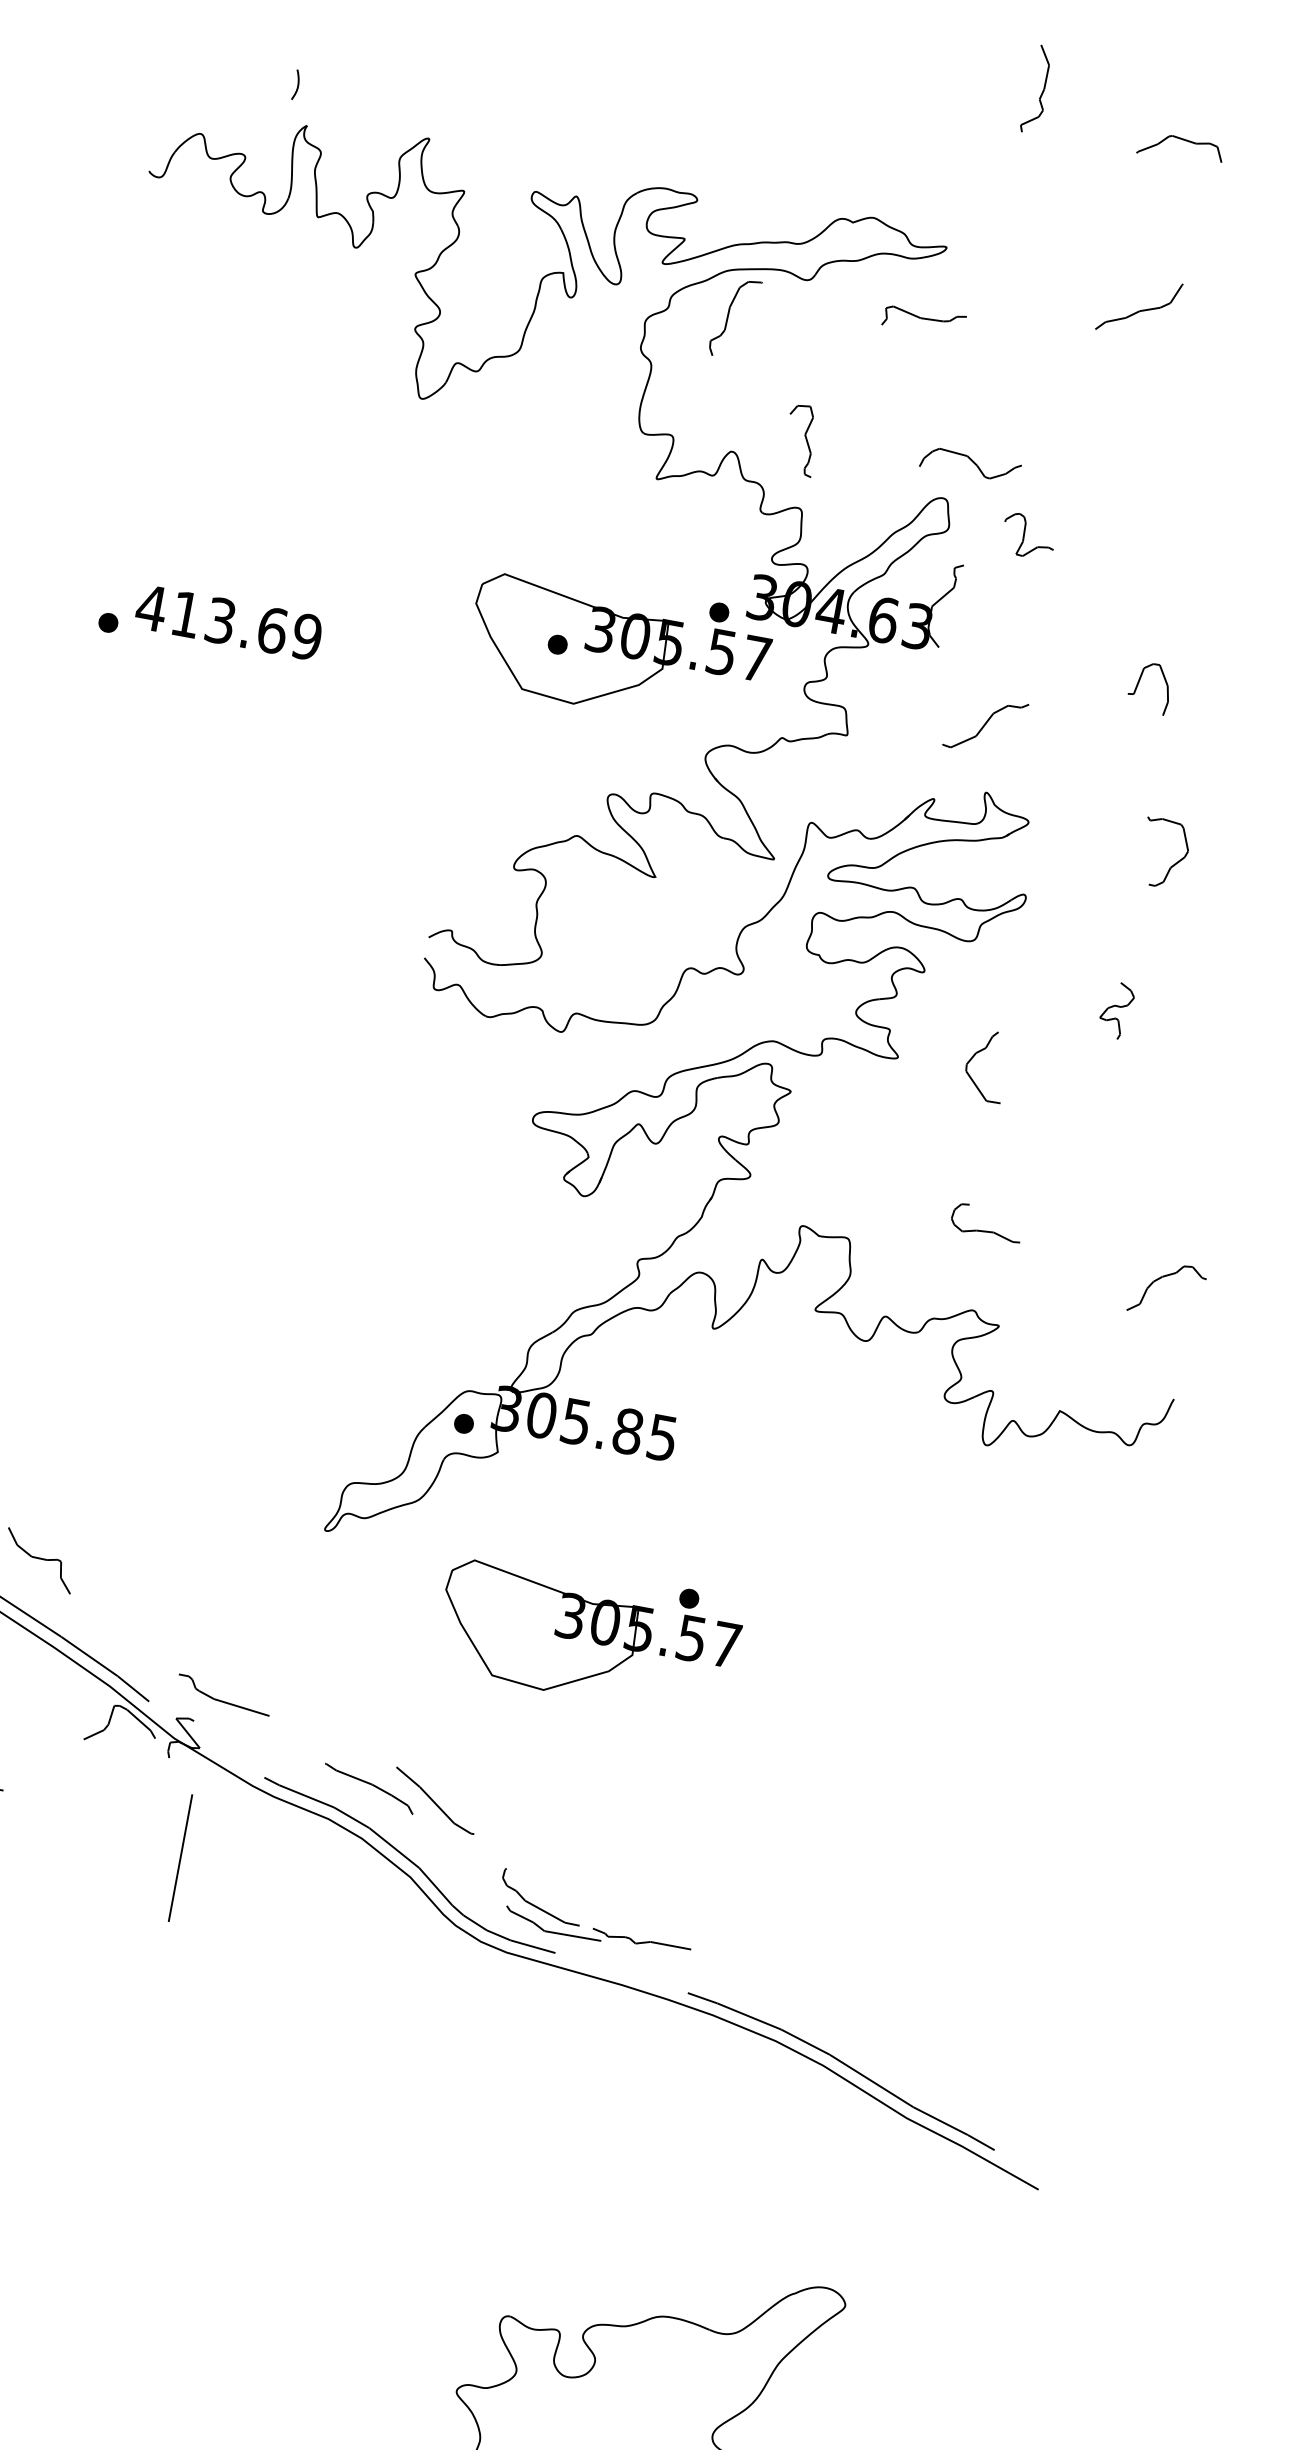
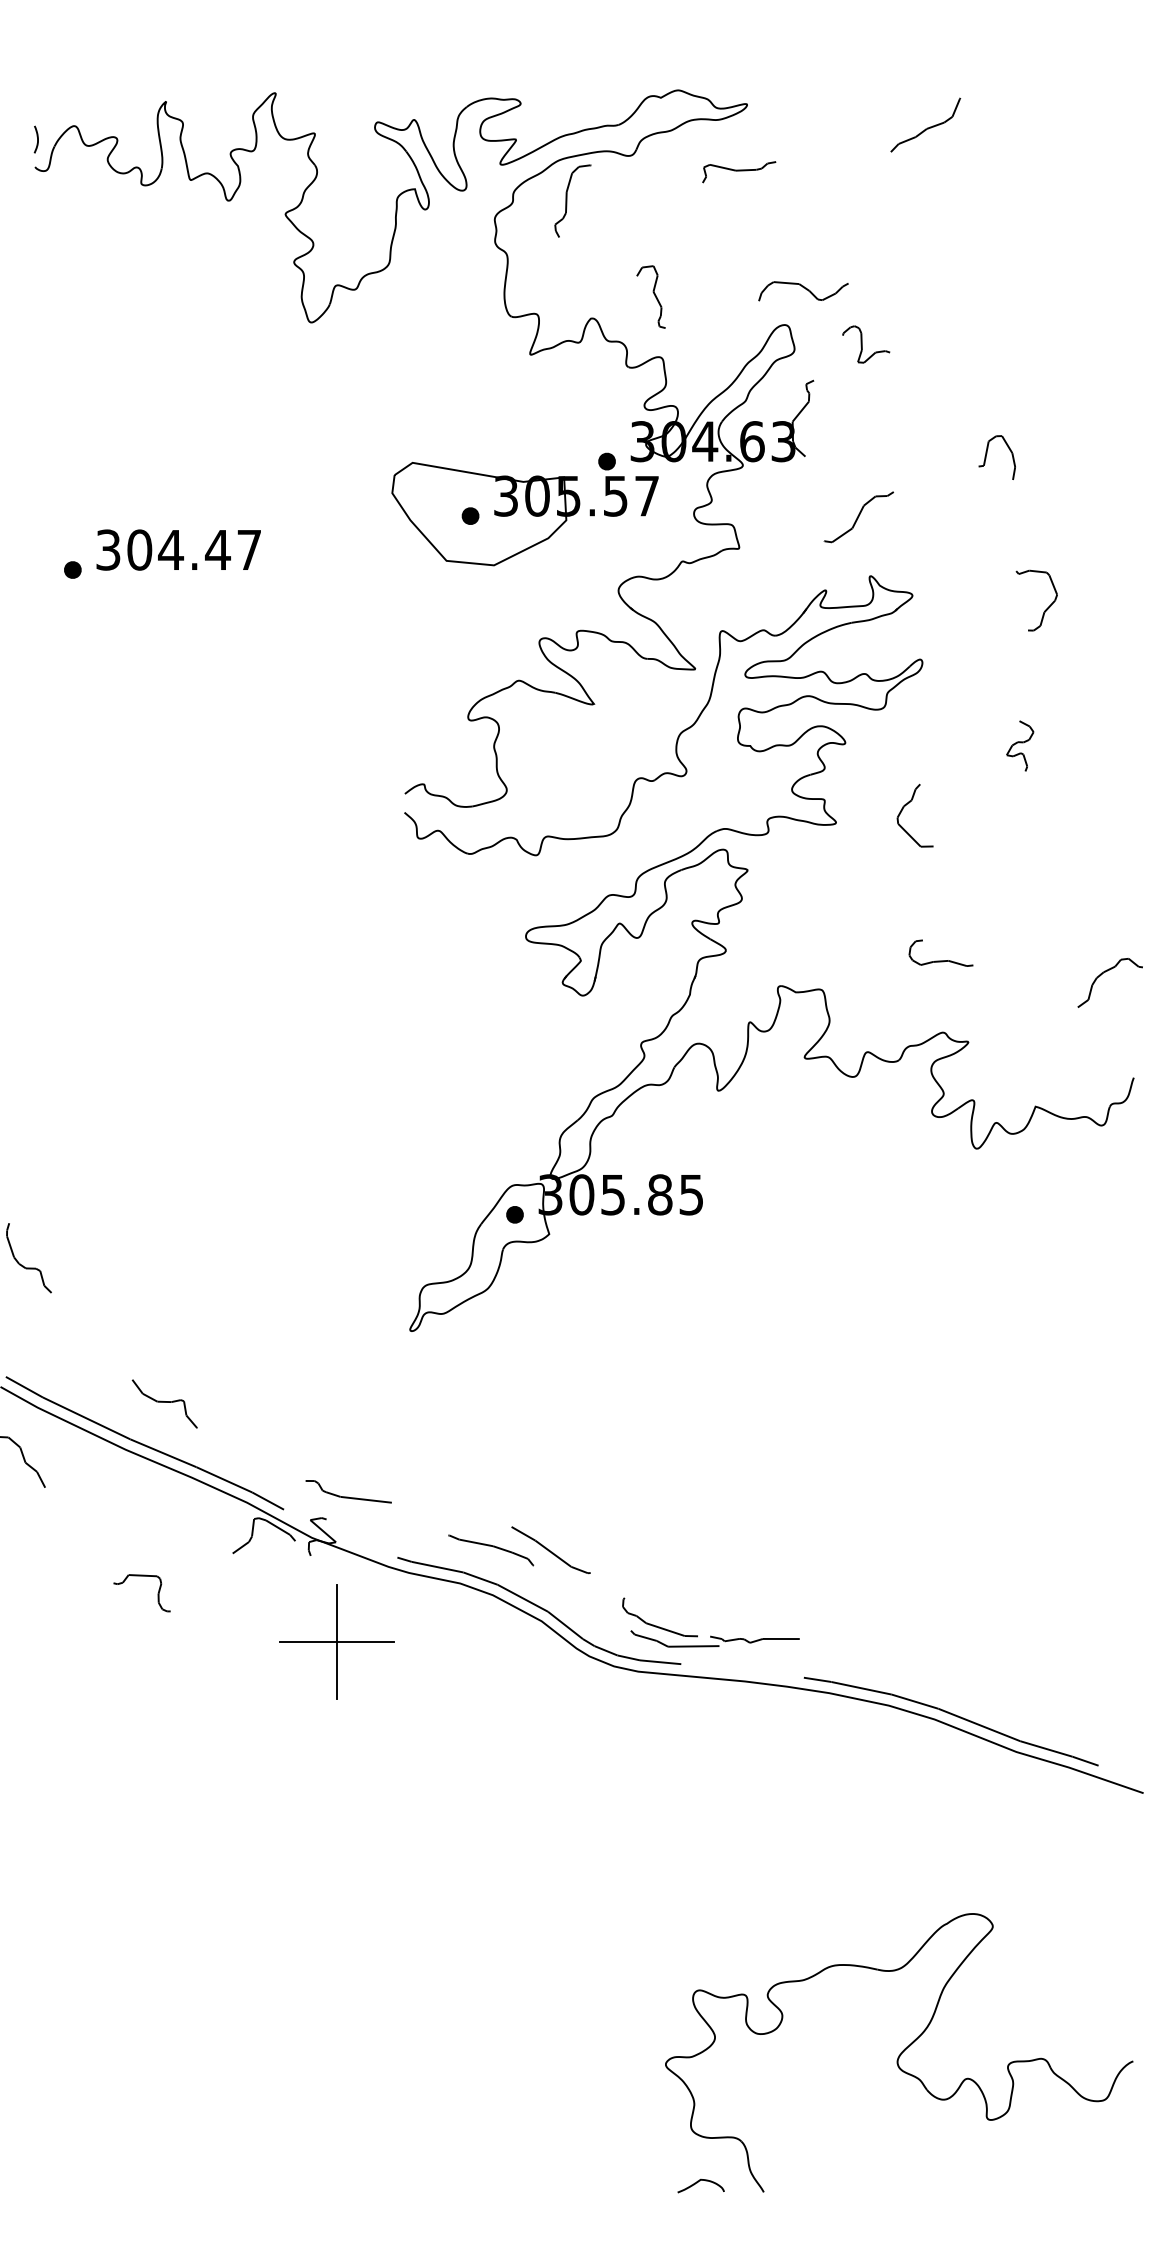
curve: (297, 85) -> (37, 139), moved
text: (229, 621) -> (178, 549), 413.69 -> 304.47
part: (588, 1634) -> (658, 1379), removed
line: (180, 1857) -> (336, 1641), added

